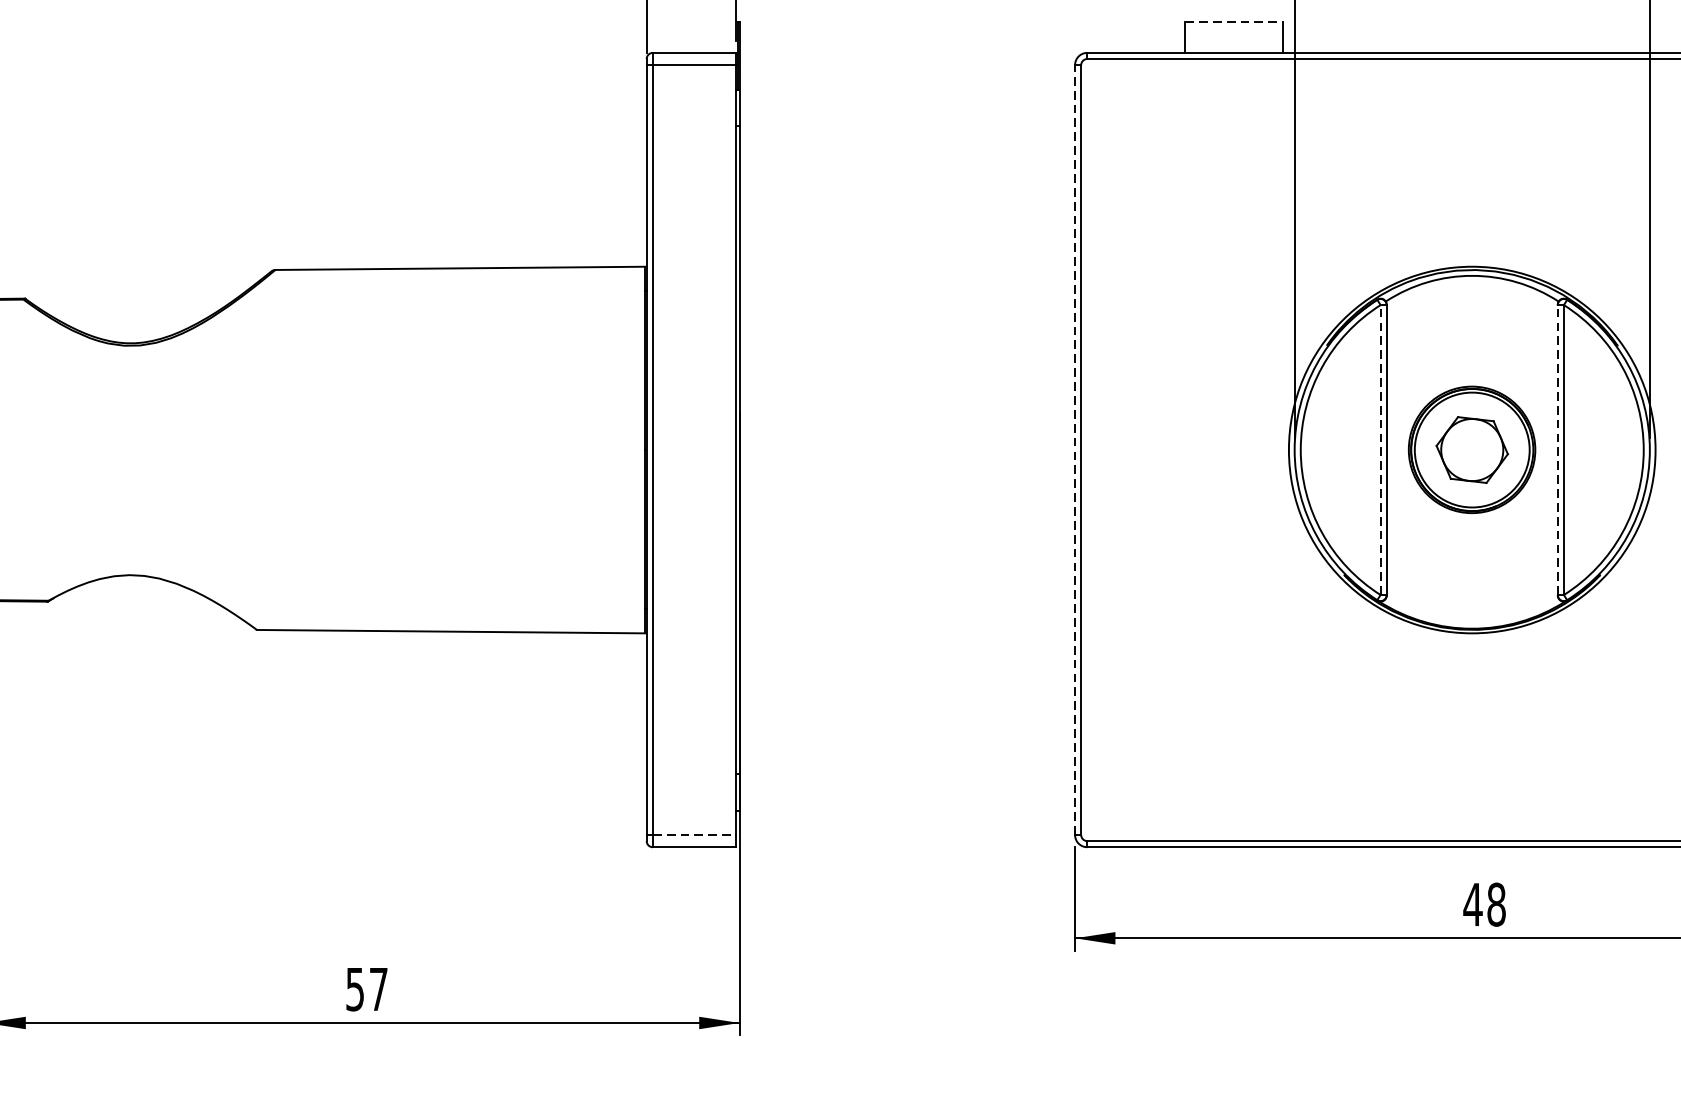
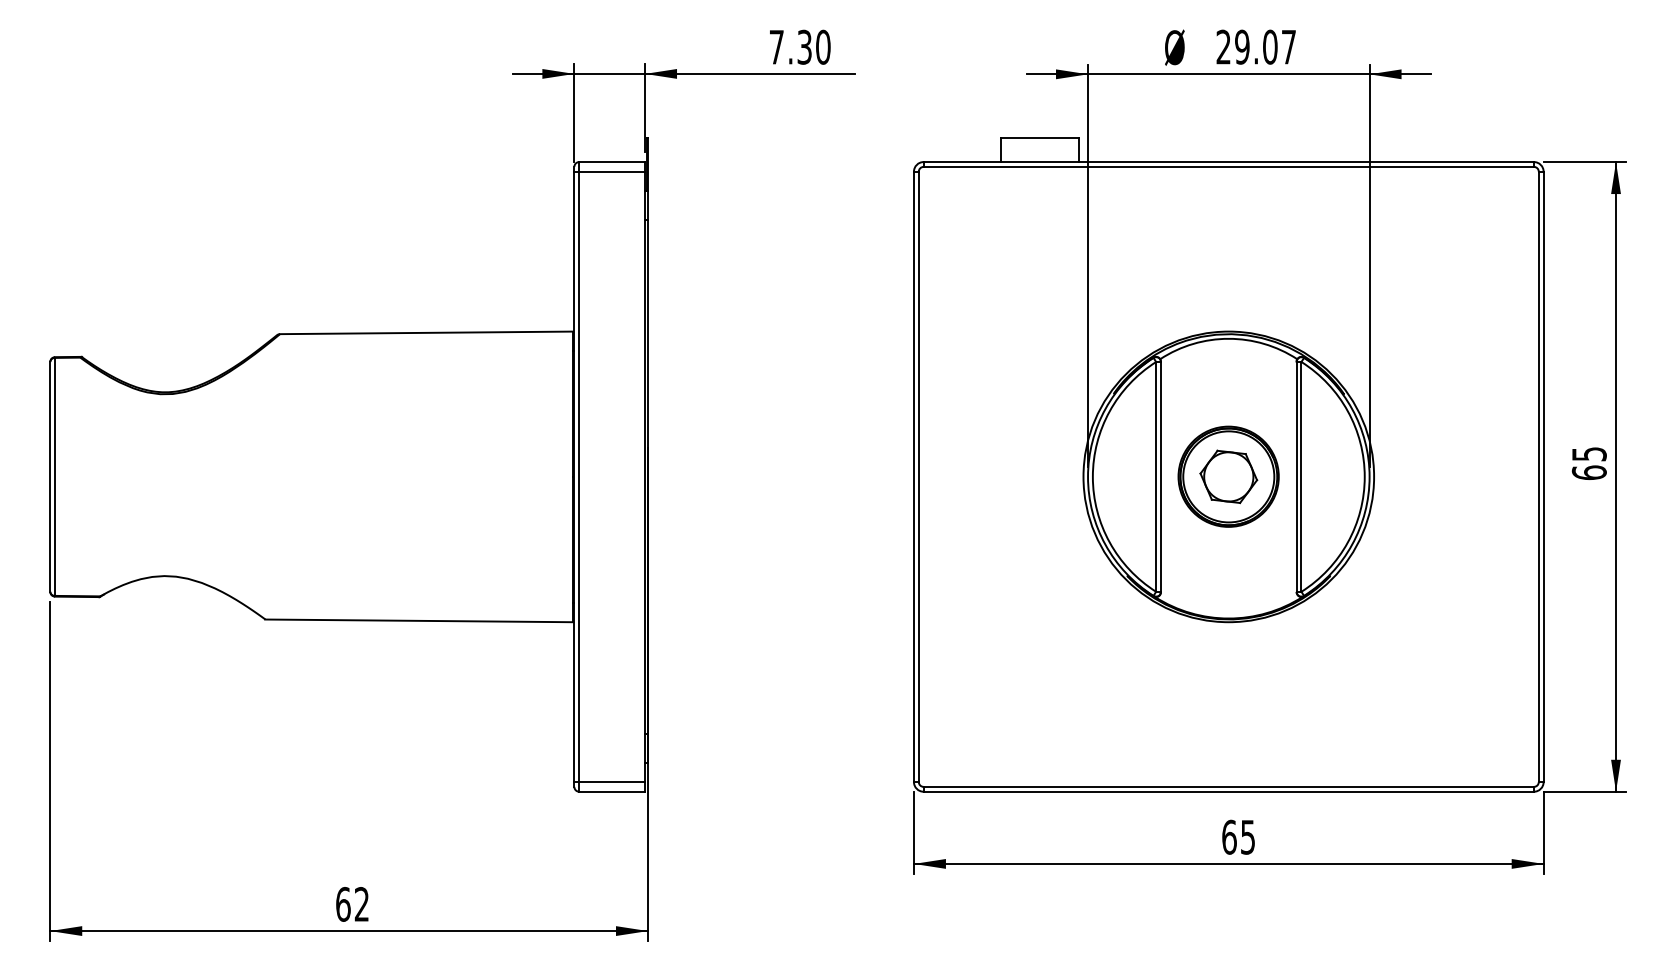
line: (1233, 21) -> (1039, 137), dashed -> solid
line: (1074, 449) -> (913, 476), dashed -> solid
line: (1381, 449) -> (1156, 476), dashed -> solid
line: (1557, 449) -> (1296, 476), dashed -> solid
line: (694, 835) -> (612, 782), dashed -> solid
text: (1484, 903) -> (1238, 836), 48 -> 65
text: (366, 989) -> (352, 904), 57 -> 62

